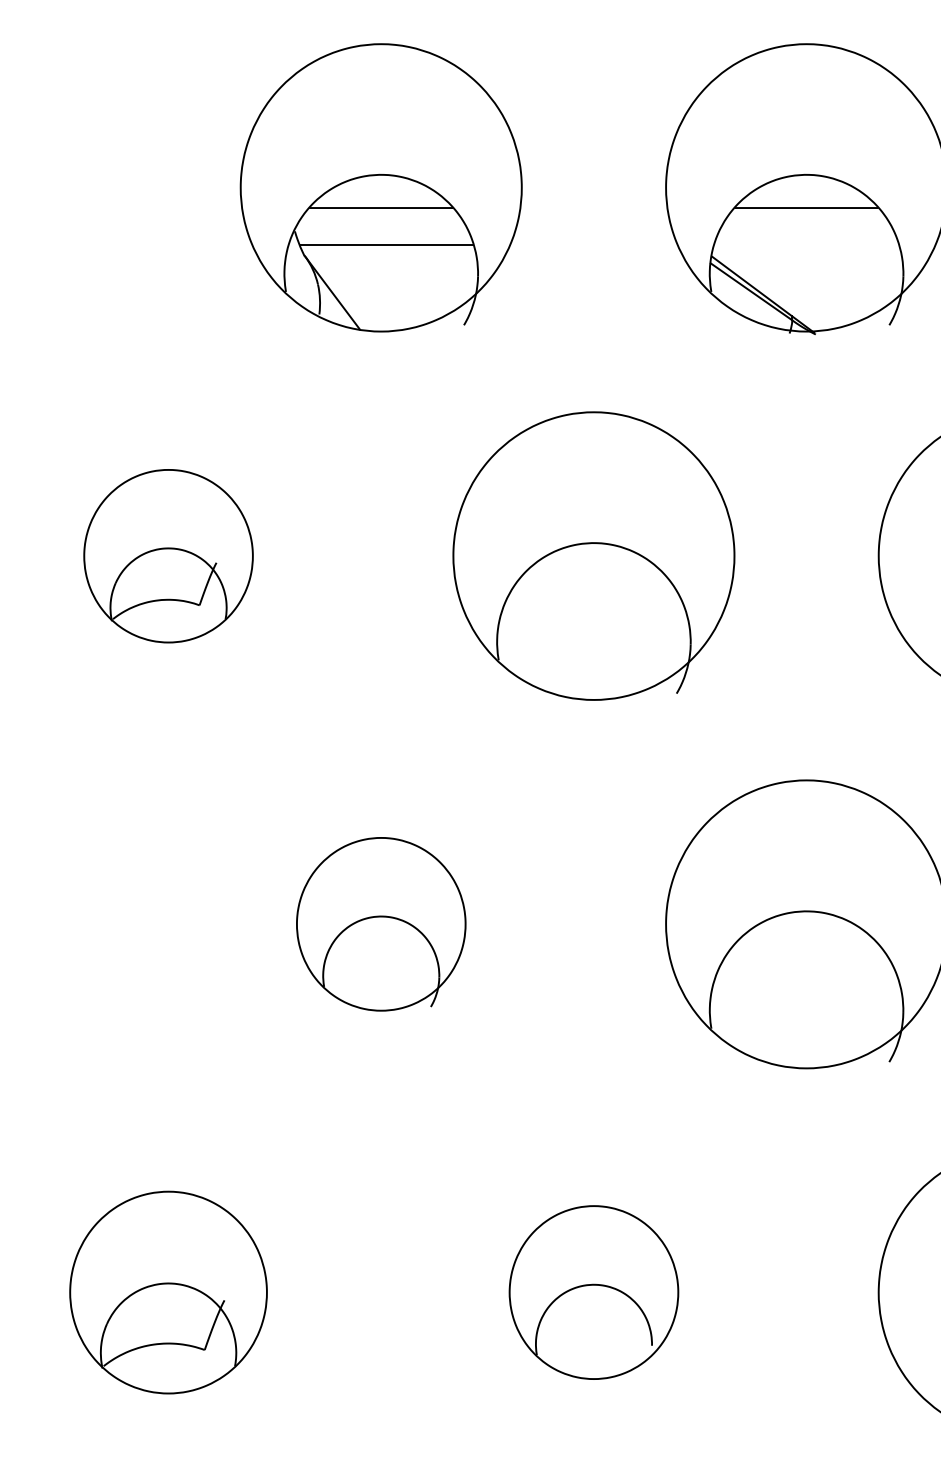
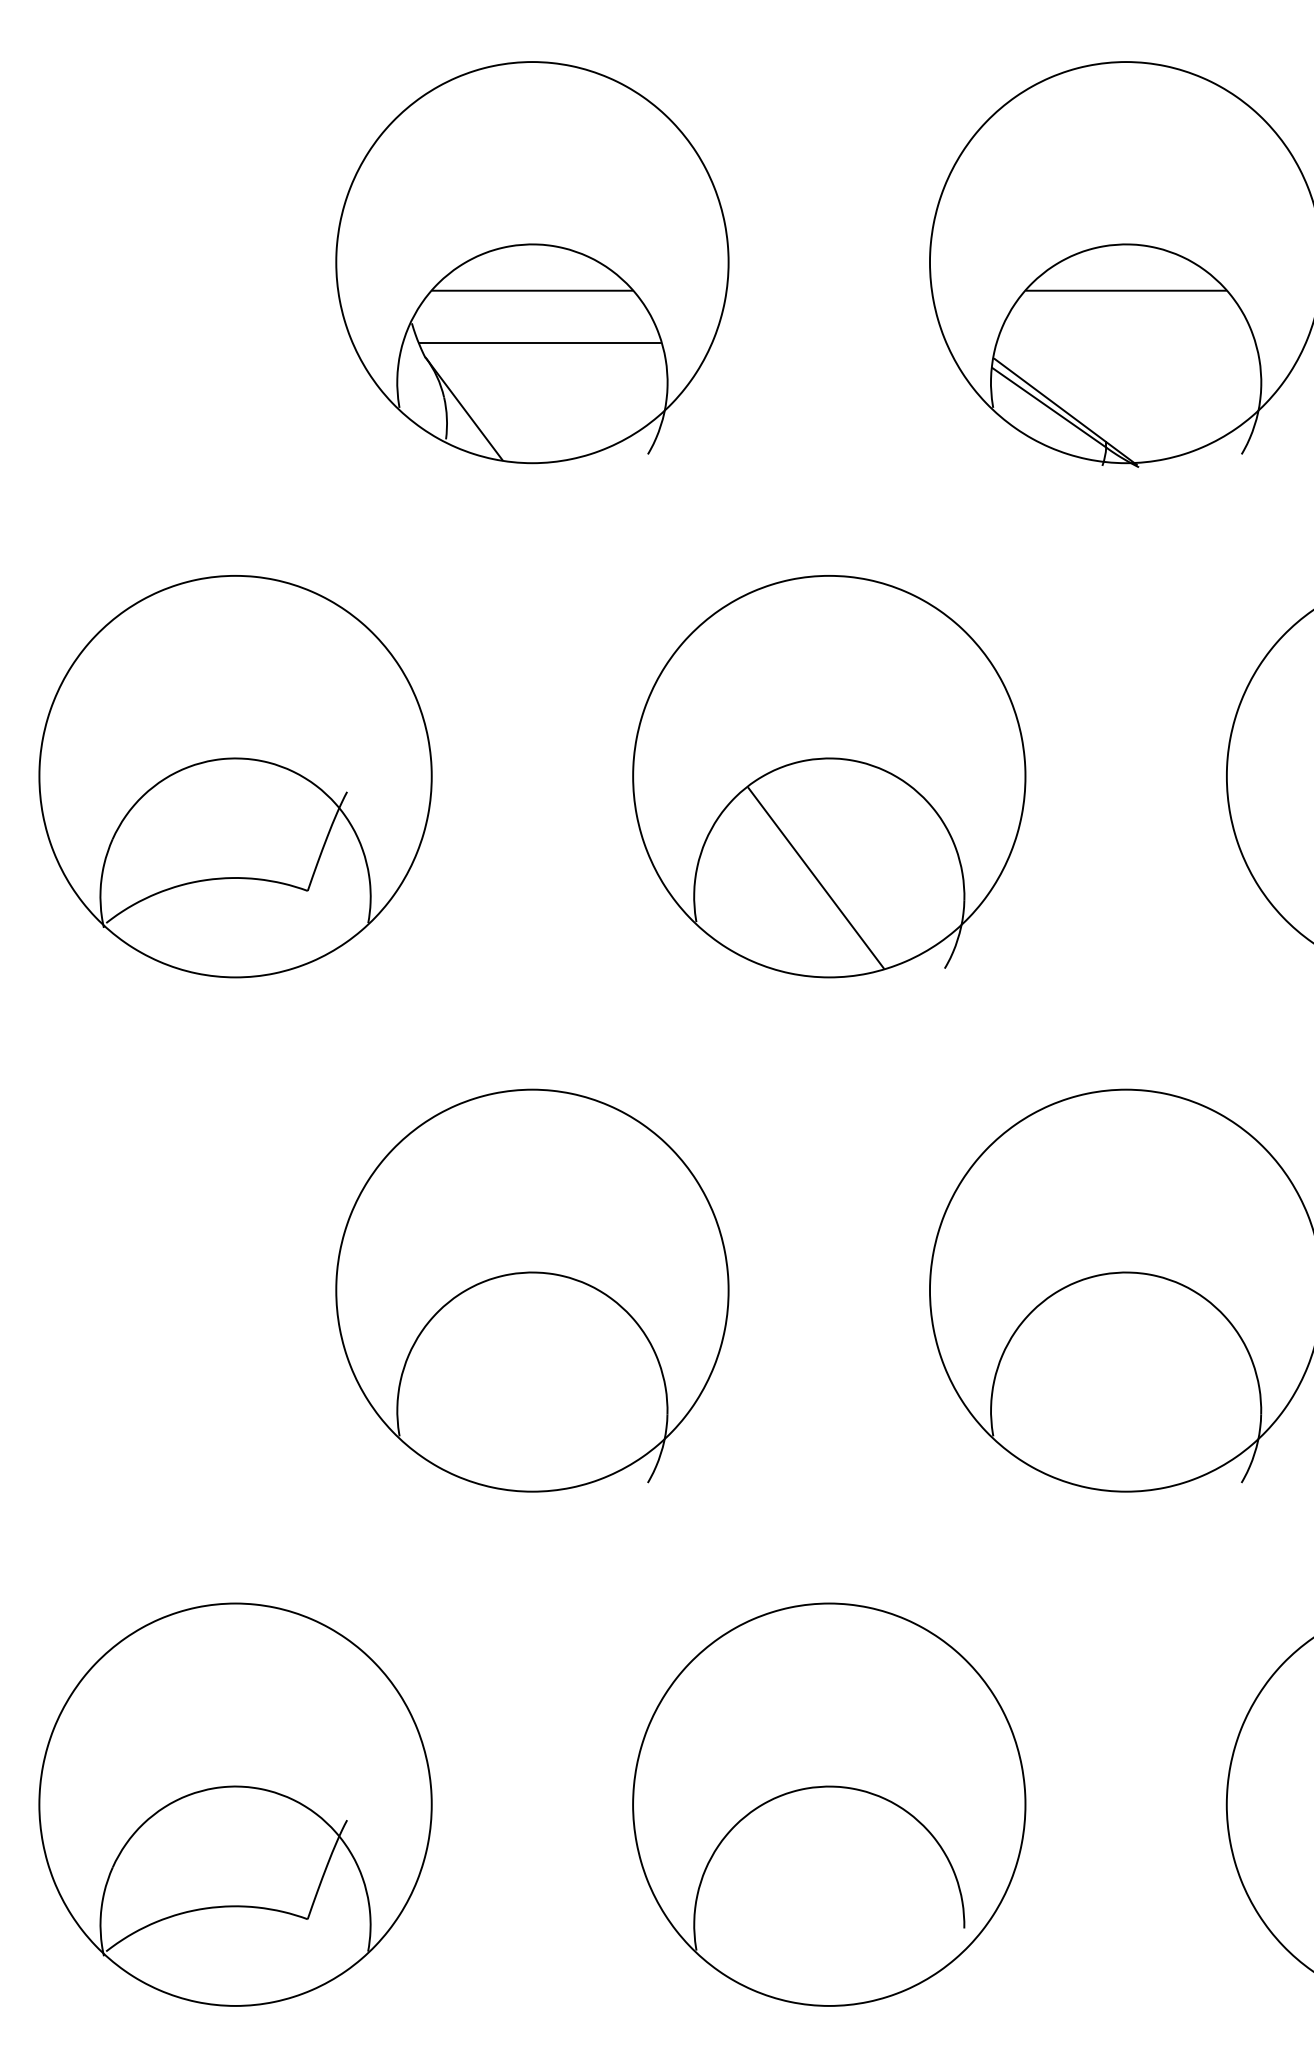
part: (168, 556) -> (235, 776), size x1.67
line: (584, 629) -> (815, 878), added
part: (381, 924) -> (532, 1290), size x1.67
part: (168, 1292) -> (235, 1804), size x1.43
part: (594, 1292) -> (829, 1804), size x1.67

